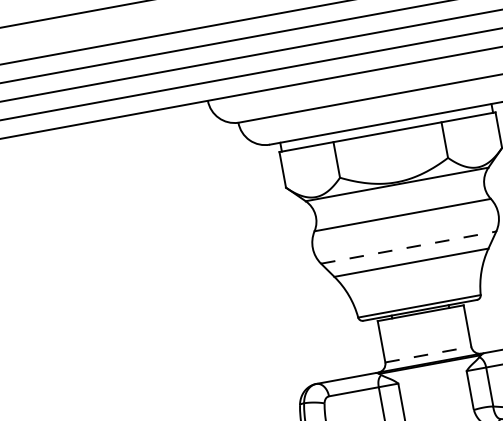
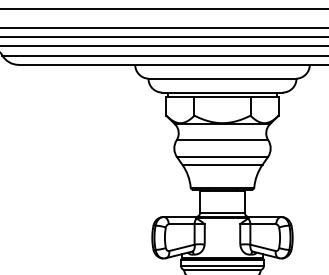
line: (410, 248) -> (223, 157), dashed -> solid
line: (428, 354) -> (222, 212), dashed -> solid

